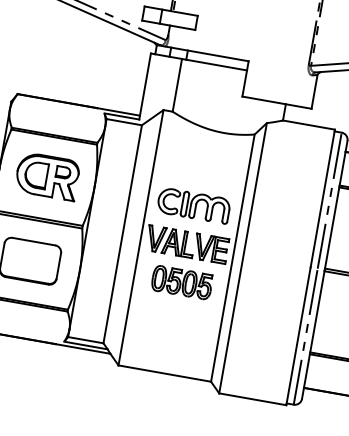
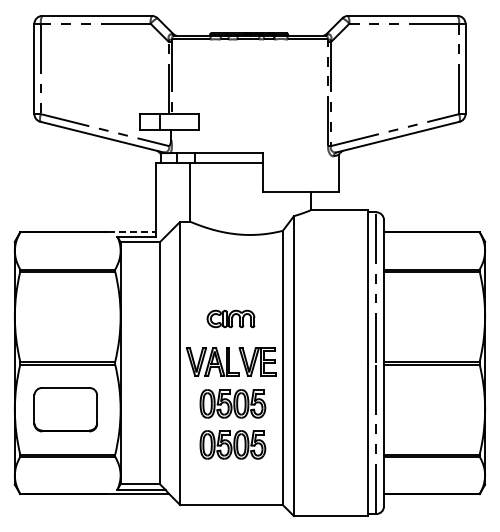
line: (118, 112) -> (132, 232), solid -> dashed
part: (47, 175) -> (67, 314), removed
part: (193, 205) -> (230, 318), size x0.6
part: (175, 319) -> (232, 444), added

